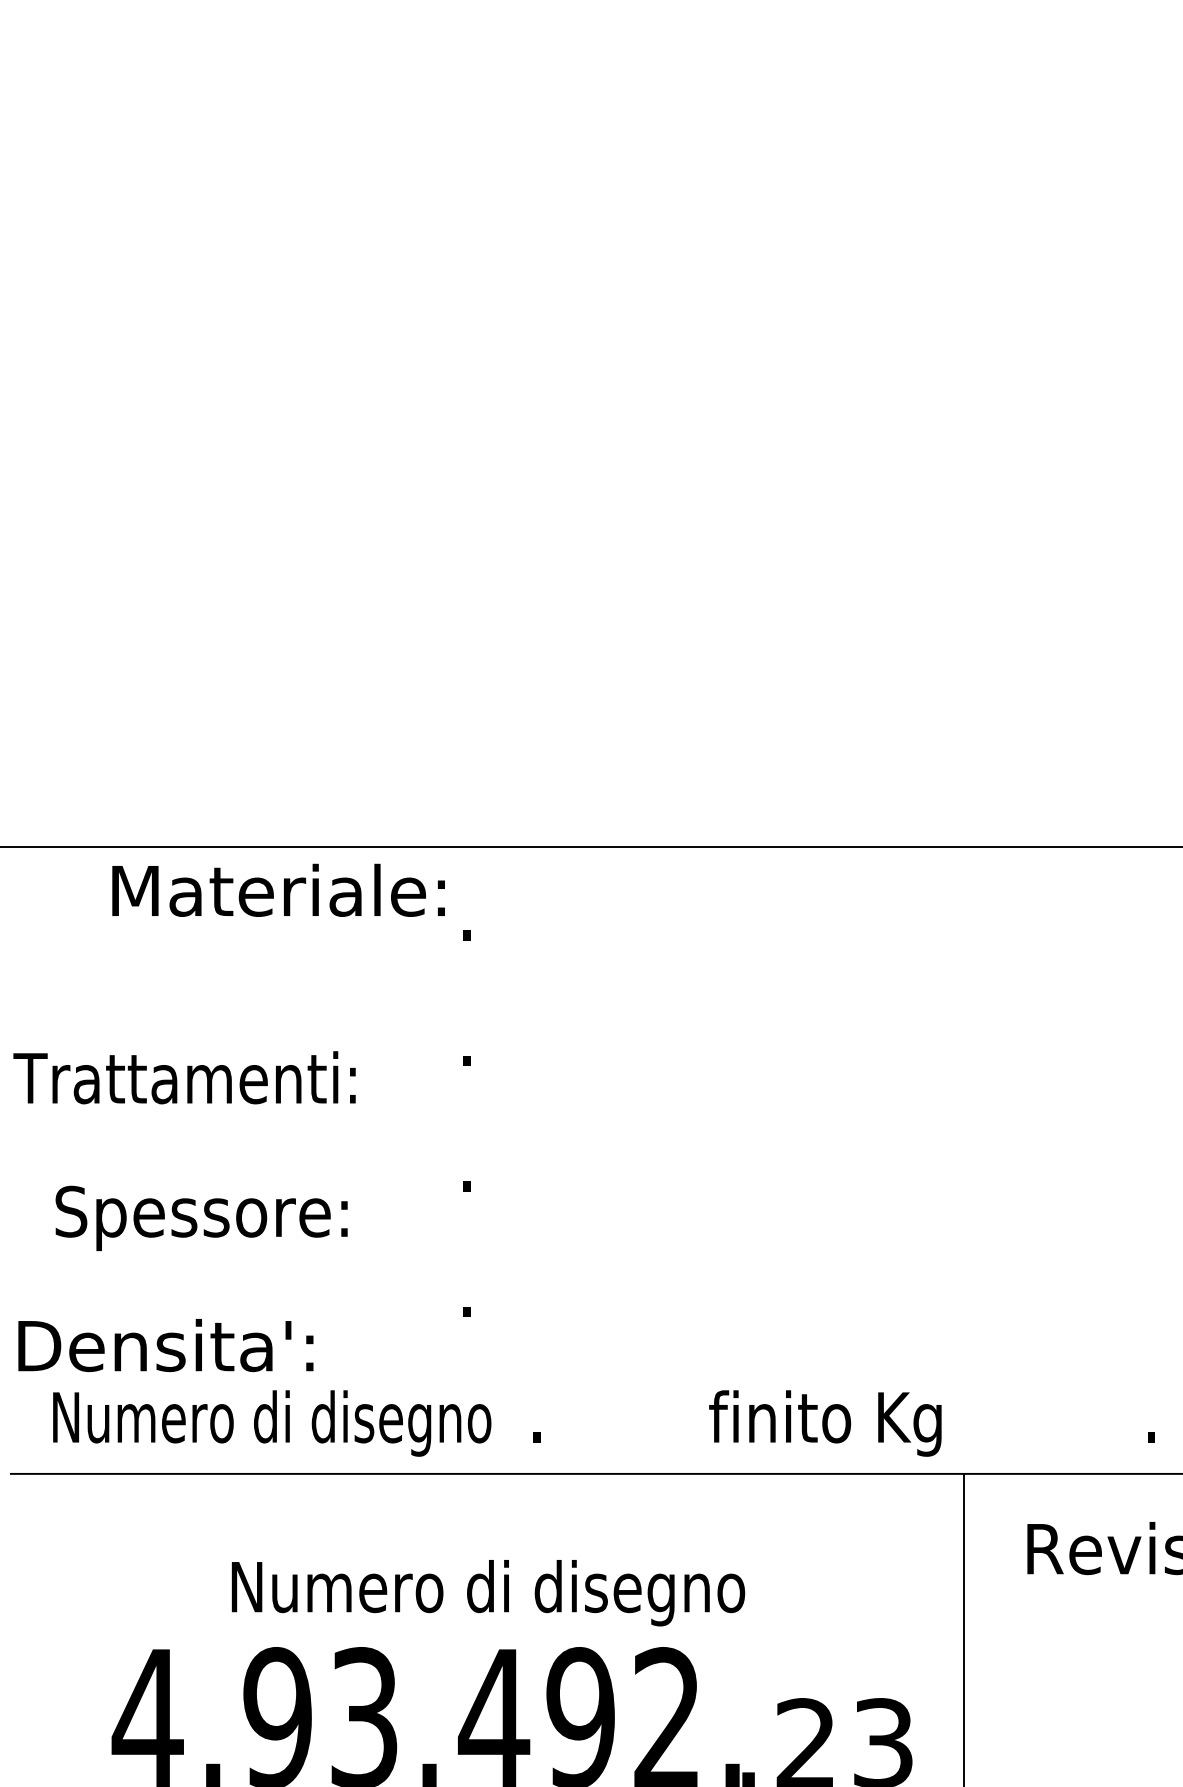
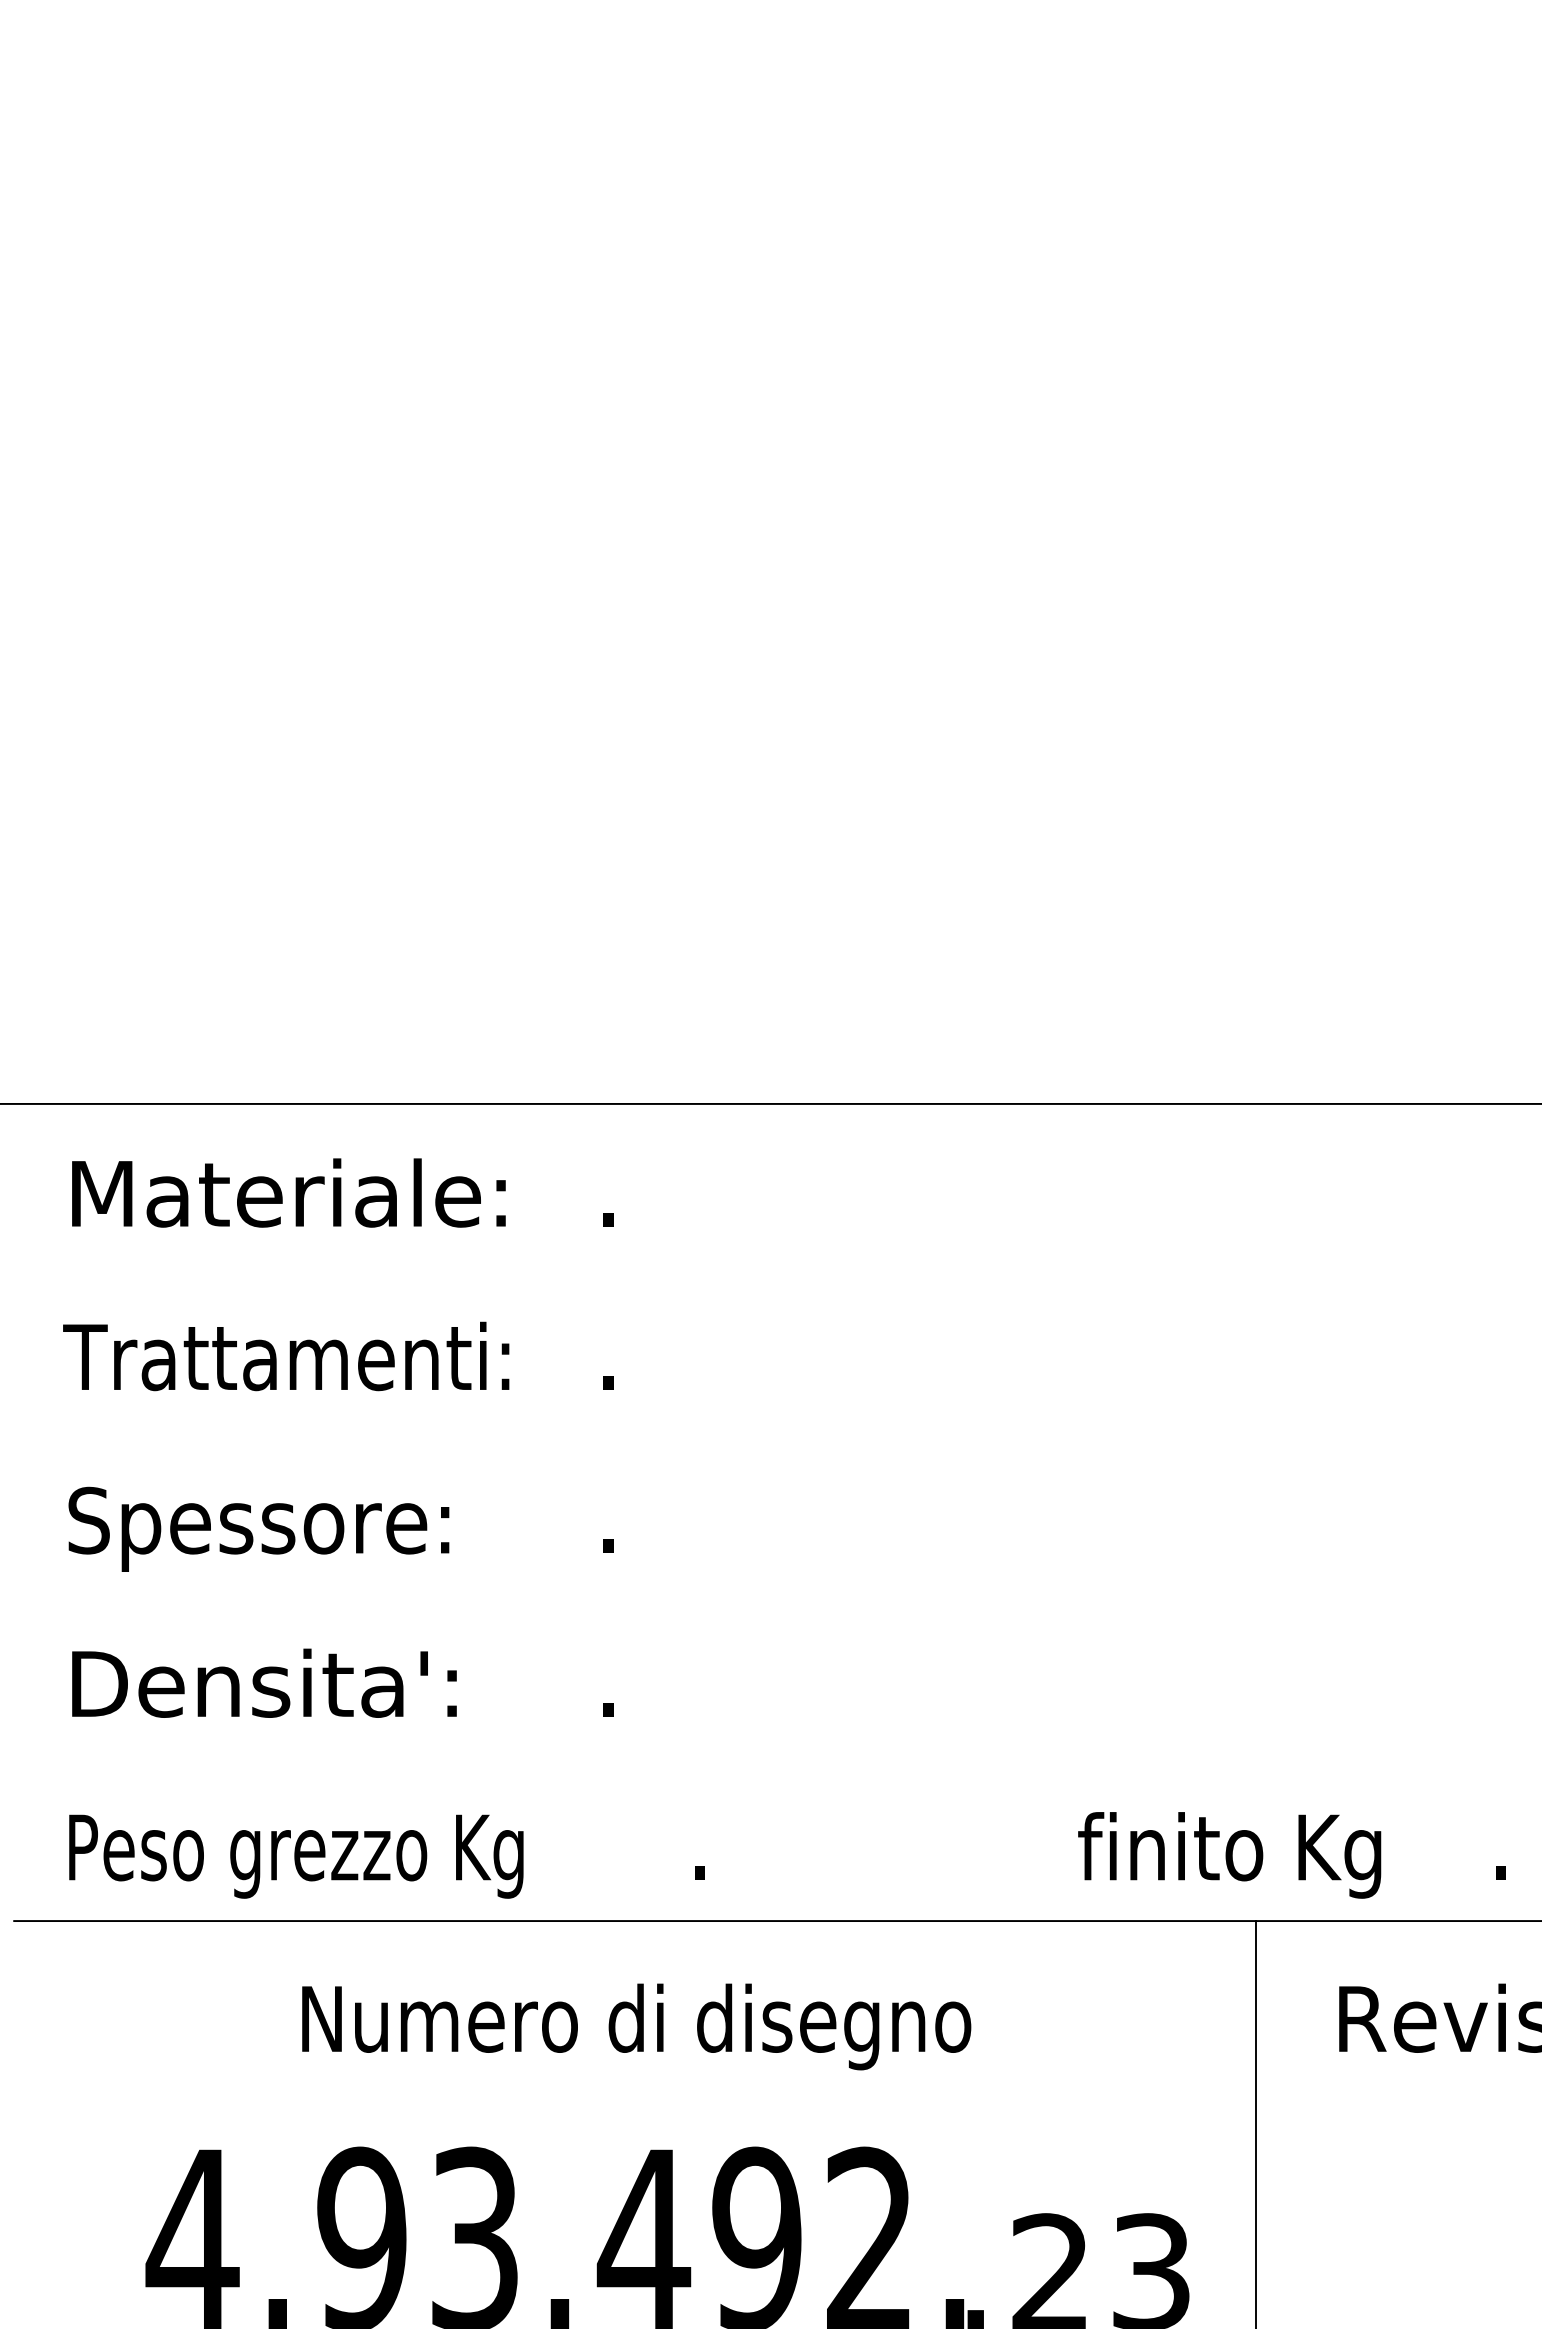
text: (278, 889) -> (288, 1191), moved
text: (184, 1077) -> (286, 1356), moved
text: (201, 1218) -> (258, 1529), moved
text: (165, 1345) -> (263, 1683), moved
text: (274, 1423) -> (357, 1855), Numero di disegno -> Peso grezzo Kg
text: (825, 1423) -> (1229, 1855), moved
text: (488, 1593) -> (636, 2027), moved

